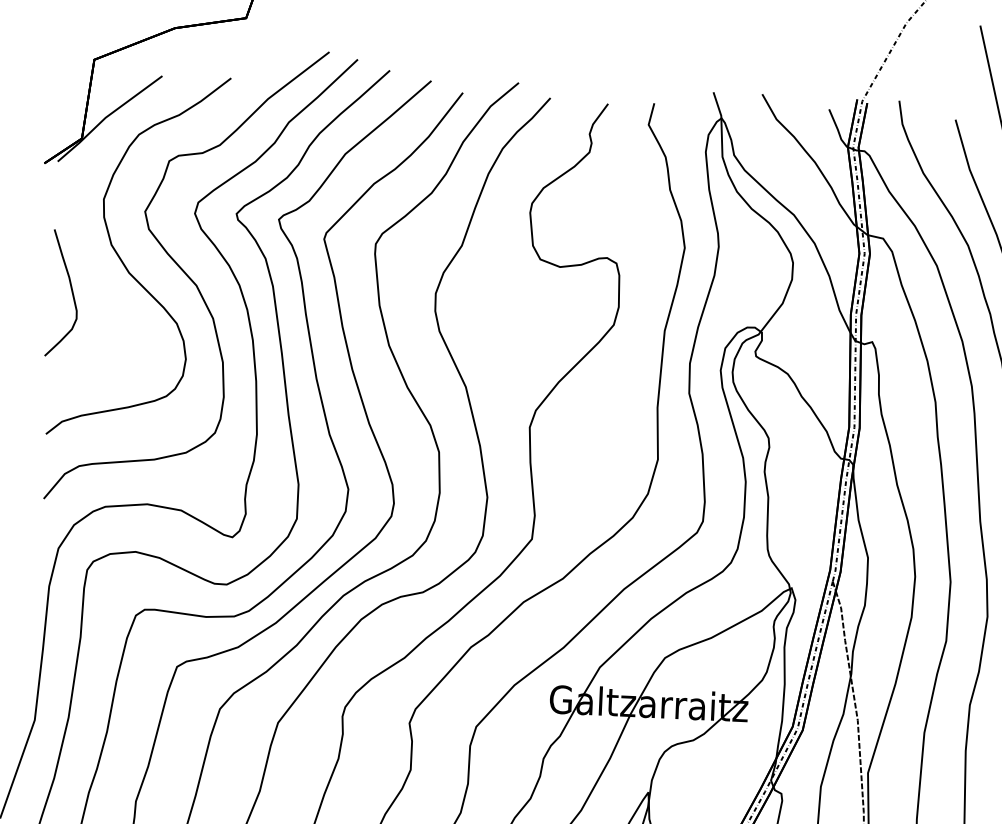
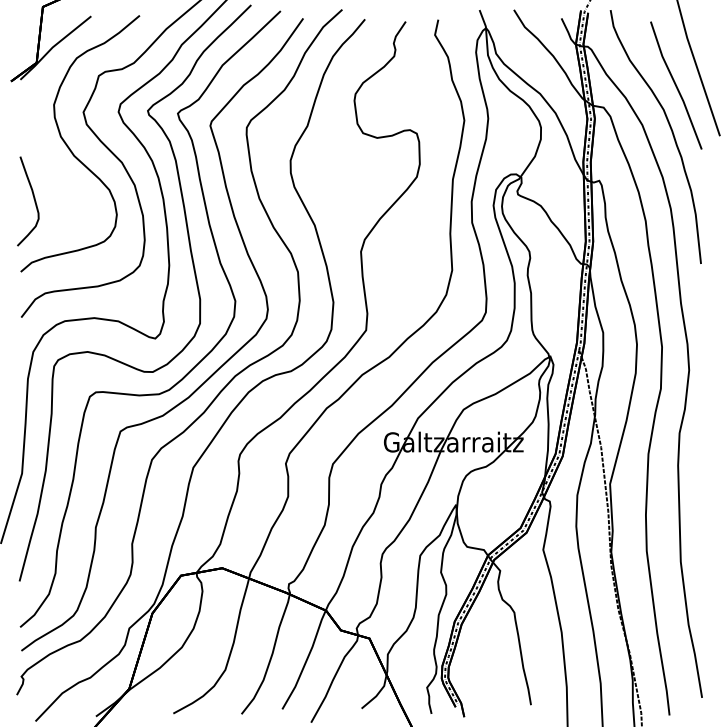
curve: (70, 291) -> (33, 199), moved

